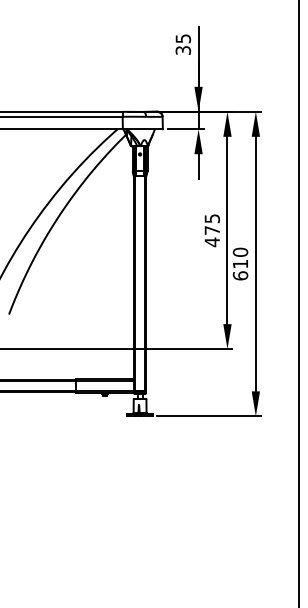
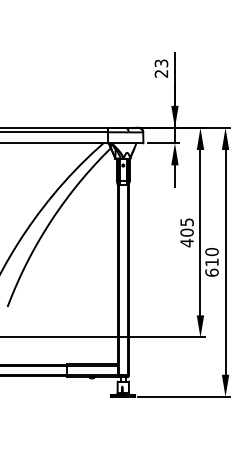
text: (183, 44) -> (161, 68), 35 -> 23
text: (211, 230) -> (186, 232), 475 -> 405

